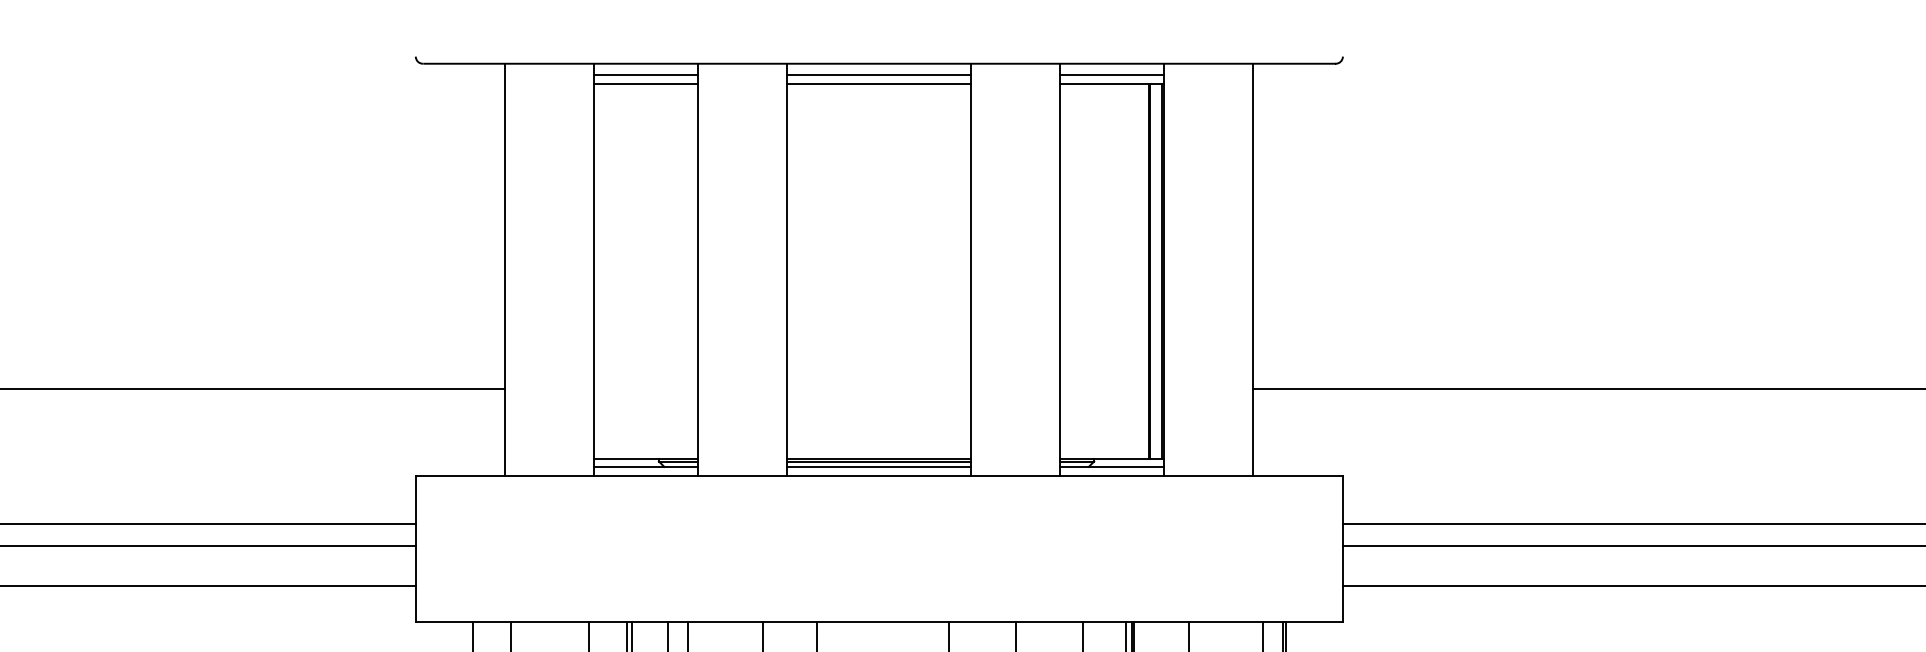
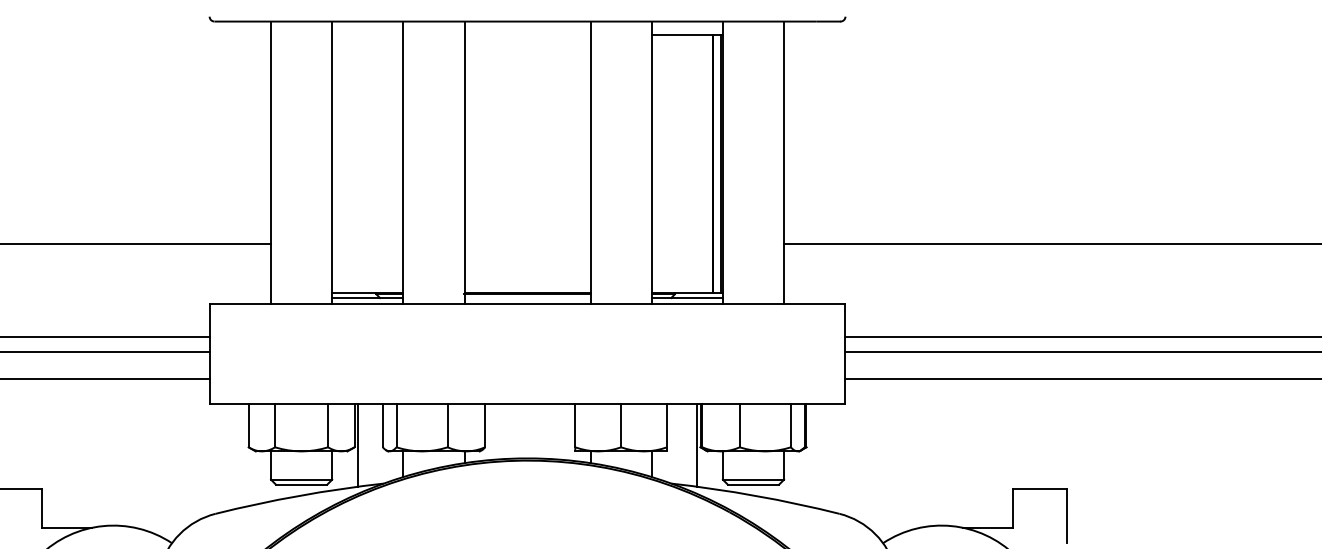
line: (645, 75) -> (367, 29), removed
line: (879, 75) -> (527, 29), removed
line: (1111, 75) -> (686, 29), removed
line: (645, 84) -> (367, 35), removed
line: (879, 84) -> (527, 35), removed
line: (879, 467) -> (527, 298), removed

